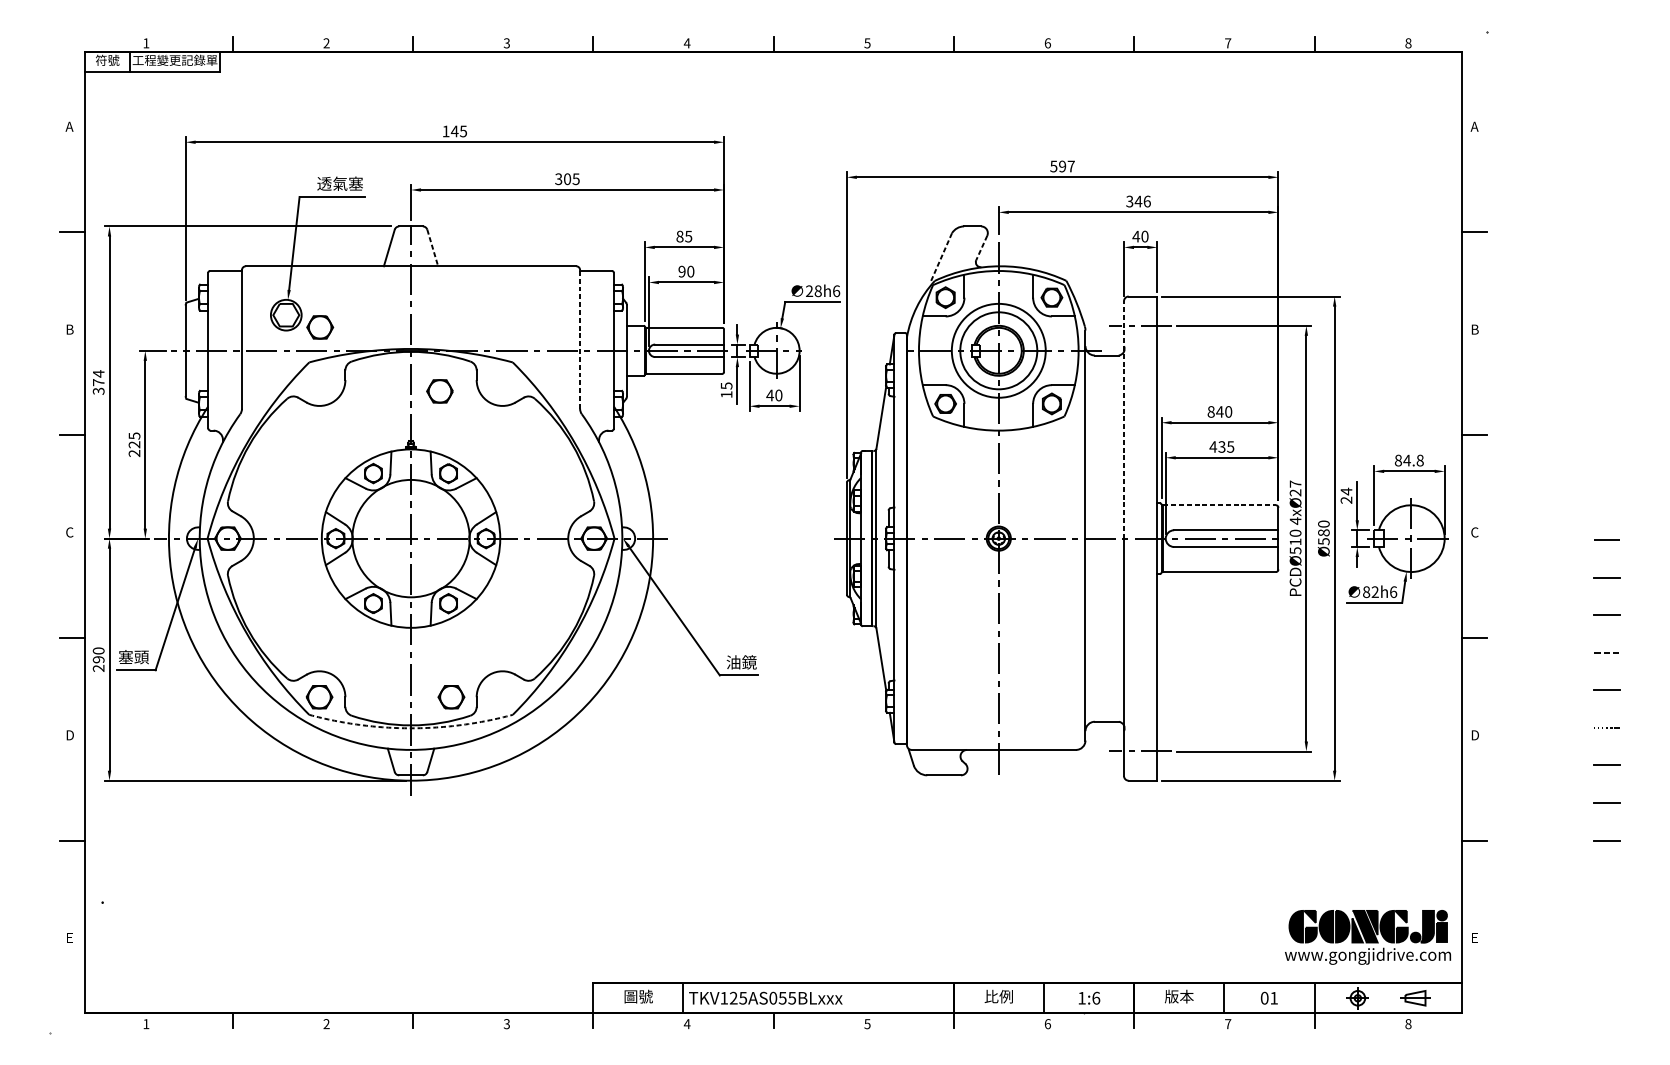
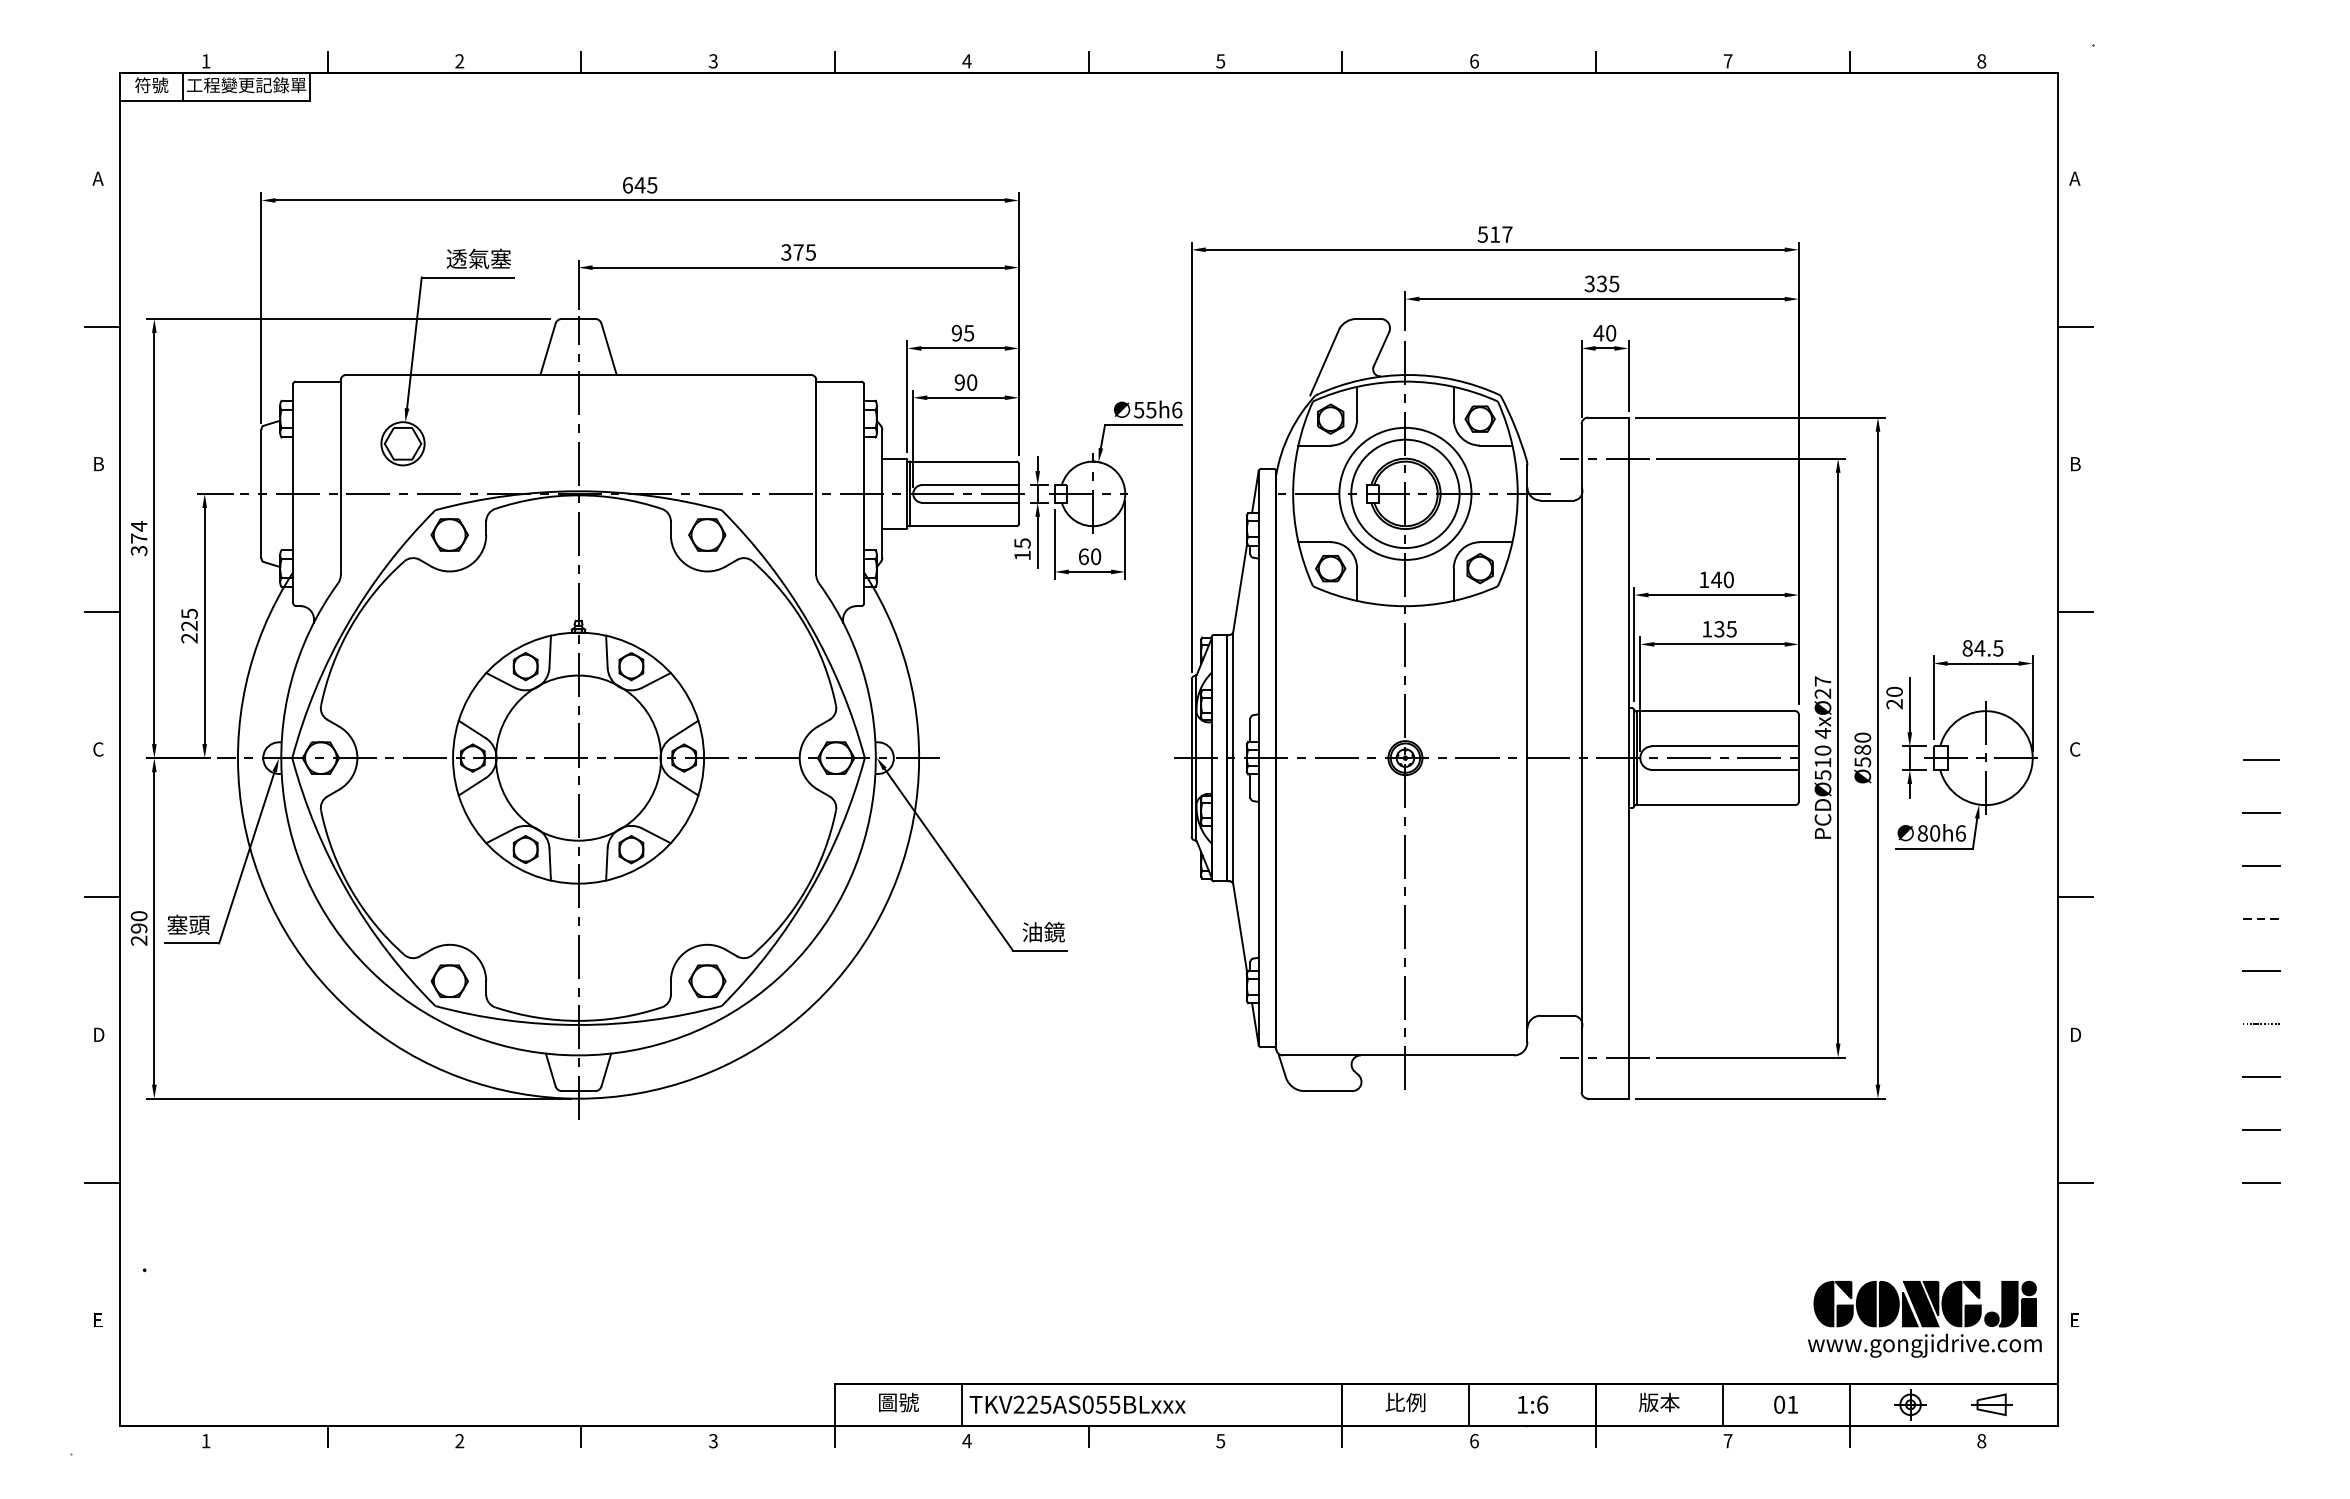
text: (445, 131) -> (627, 185), 145 -> 645
text: (1062, 166) -> (1495, 234), 597 -> 517
text: (567, 179) -> (798, 252), 305 -> 375
text: (1142, 201) -> (1607, 283), 346 -> 335
text: (679, 236) -> (956, 333), 85 -> 95
line: (433, 248) -> (609, 349), dashed -> solid
line: (981, 248) -> (1381, 349), dashed -> solid
line: (941, 256) -> (1324, 361), dashed -> solid
text: (814, 290) -> (1145, 409), 28h6 -> 55h6
part: (320, 327) -> (449, 534), moved
line: (580, 339) -> (816, 477), dashed -> solid
part: (440, 391) -> (707, 534), moved
text: (769, 395) -> (1083, 556), 40 -> 60
text: (1211, 411) -> (1704, 579), 840 -> 140
line: (1123, 420) -> (1581, 591), dashed -> solid
text: (1212, 447) -> (1706, 629), 435 -> 135
text: (1420, 460) -> (1998, 648), 84.8 -> 84.5
text: (1346, 491) -> (1894, 691), 24 -> 20
line: (1219, 505) -> (1716, 711), dashed -> solid
text: (1375, 592) -> (1935, 833), 82h6 -> 80h6
part: (451, 696) -> (707, 980), moved
arc: (411, 727) -> (578, 1024), dashed -> solid
text: (723, 998) -> (1018, 1404), TKV125AS055BLxxx -> TKV225AS055BLxxx

